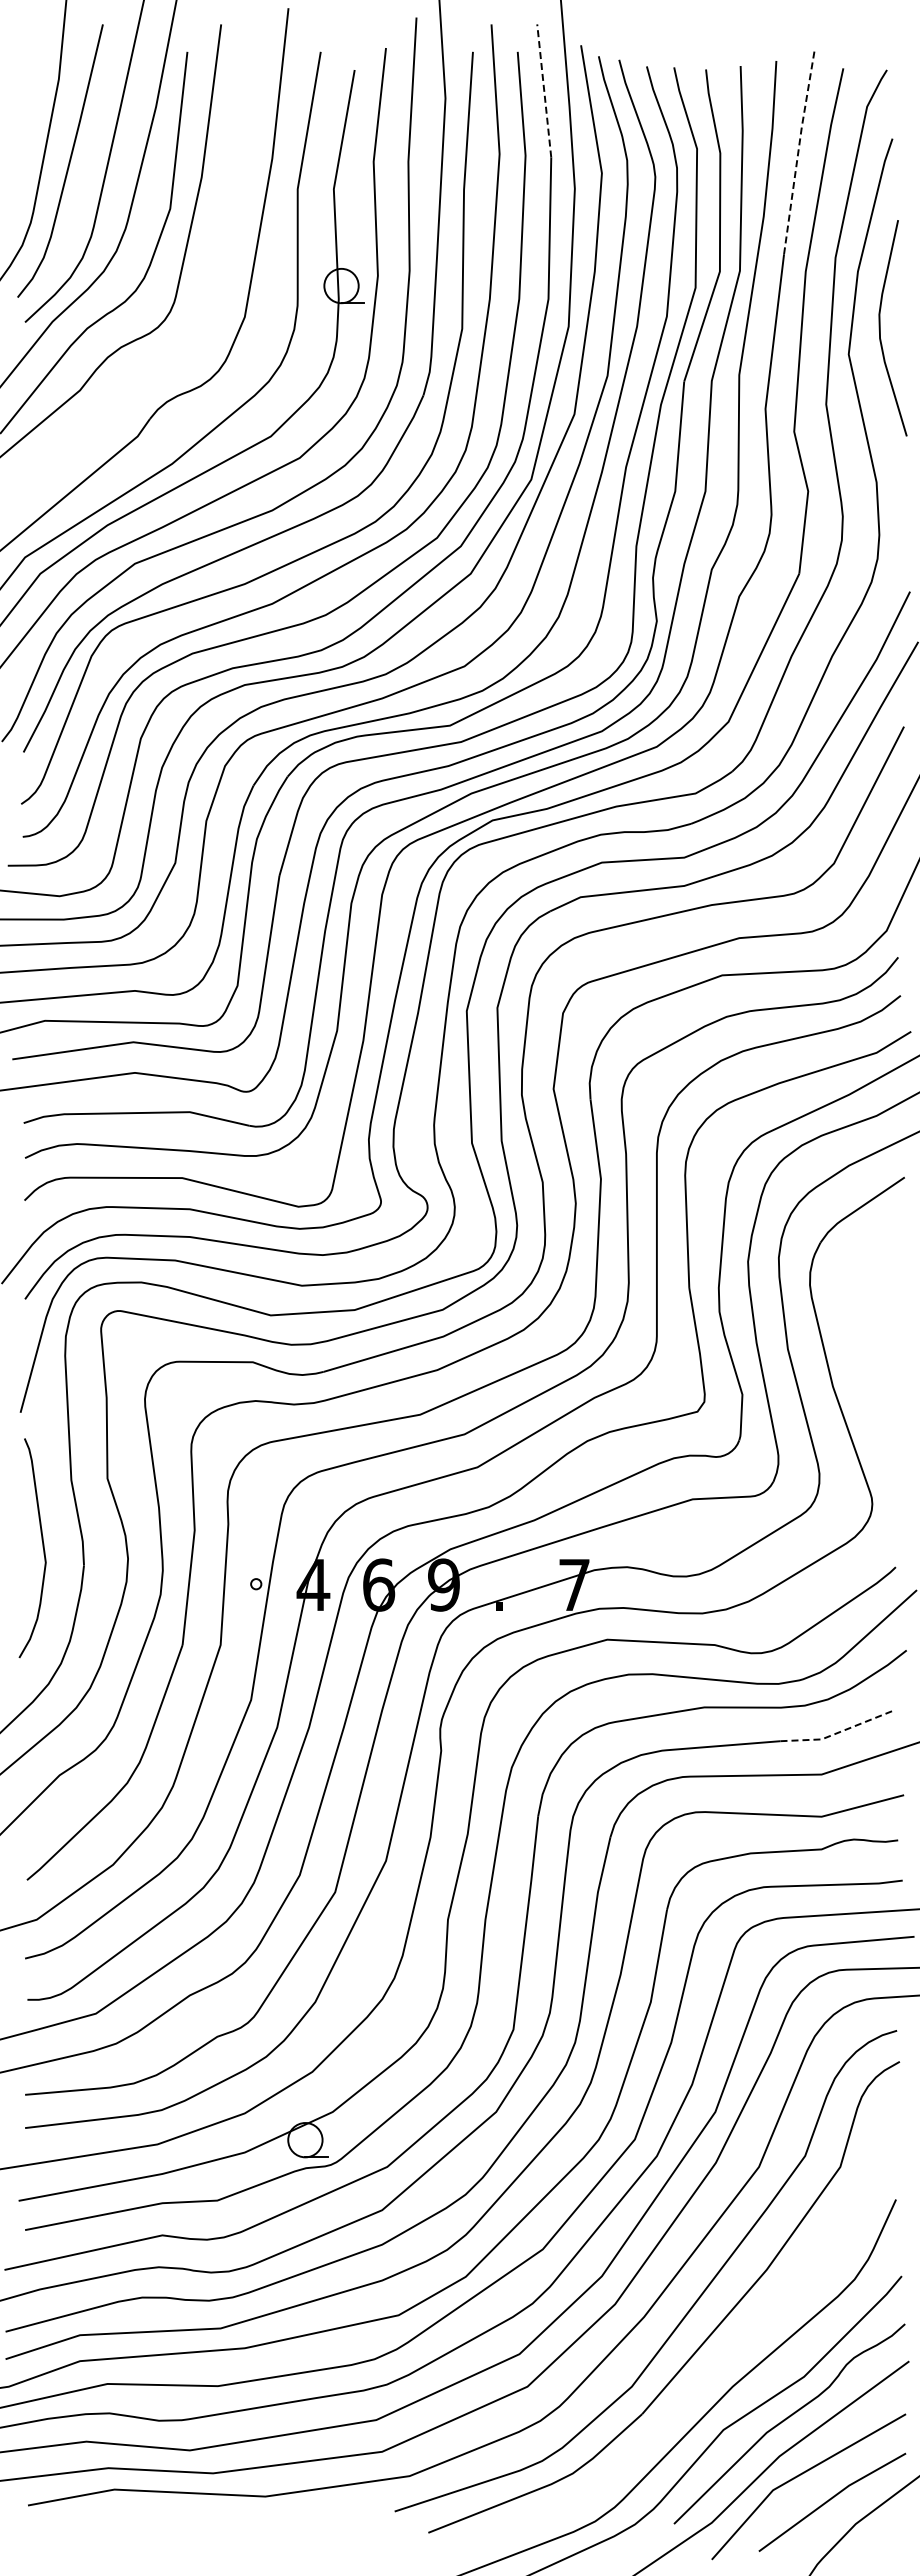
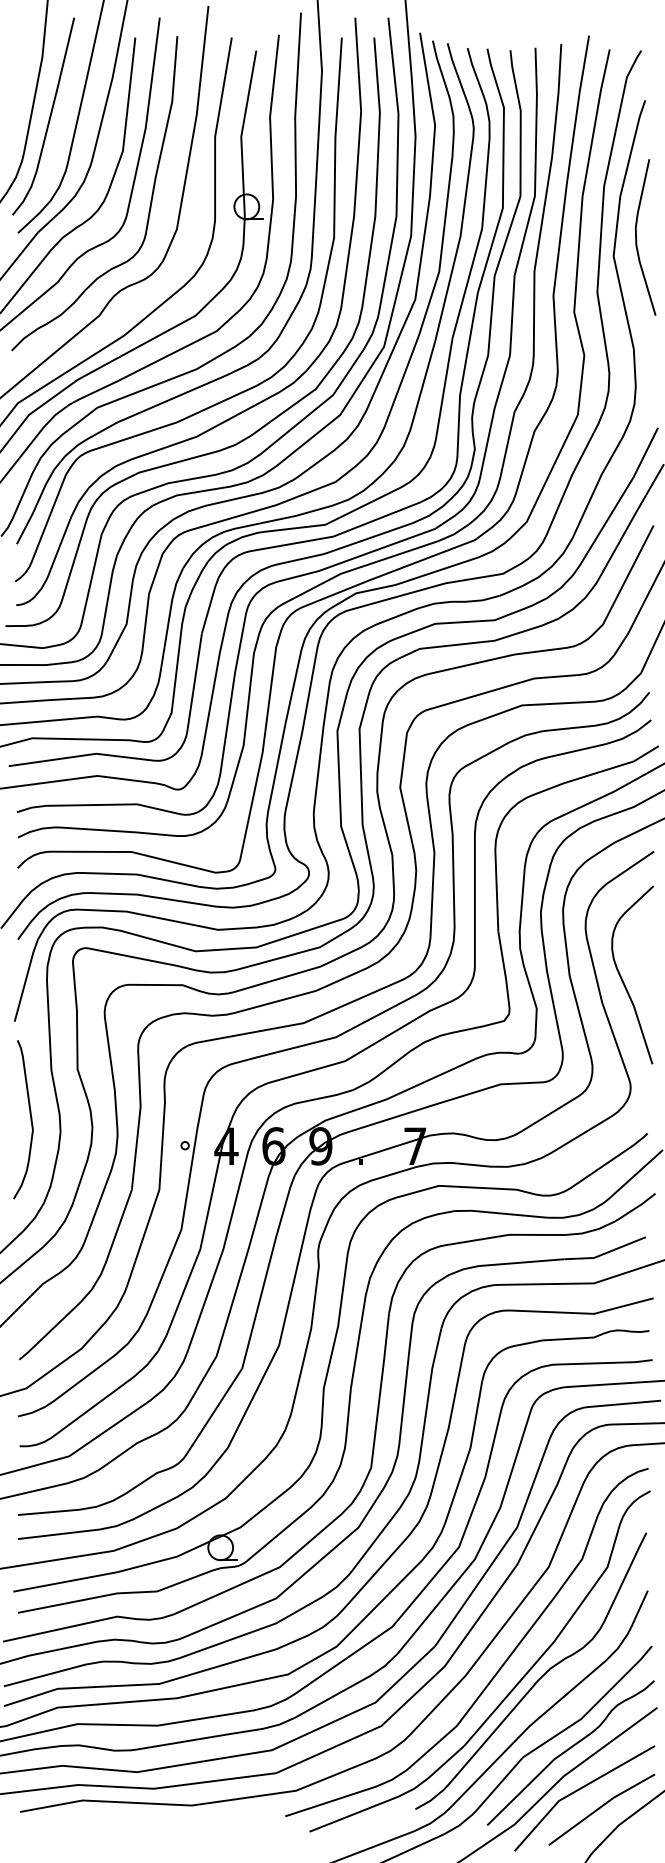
line: (544, 90) -> (393, 65), dashed -> solid
line: (798, 150) -> (577, 108), dashed -> solid
curve: (208, 278) -> (150, 201), added
curve: (861, 1354) -> (622, 979), added
line: (838, 1732) -> (606, 1252), dashed -> solid
curve: (745, 2321) -> (538, 1678), added

